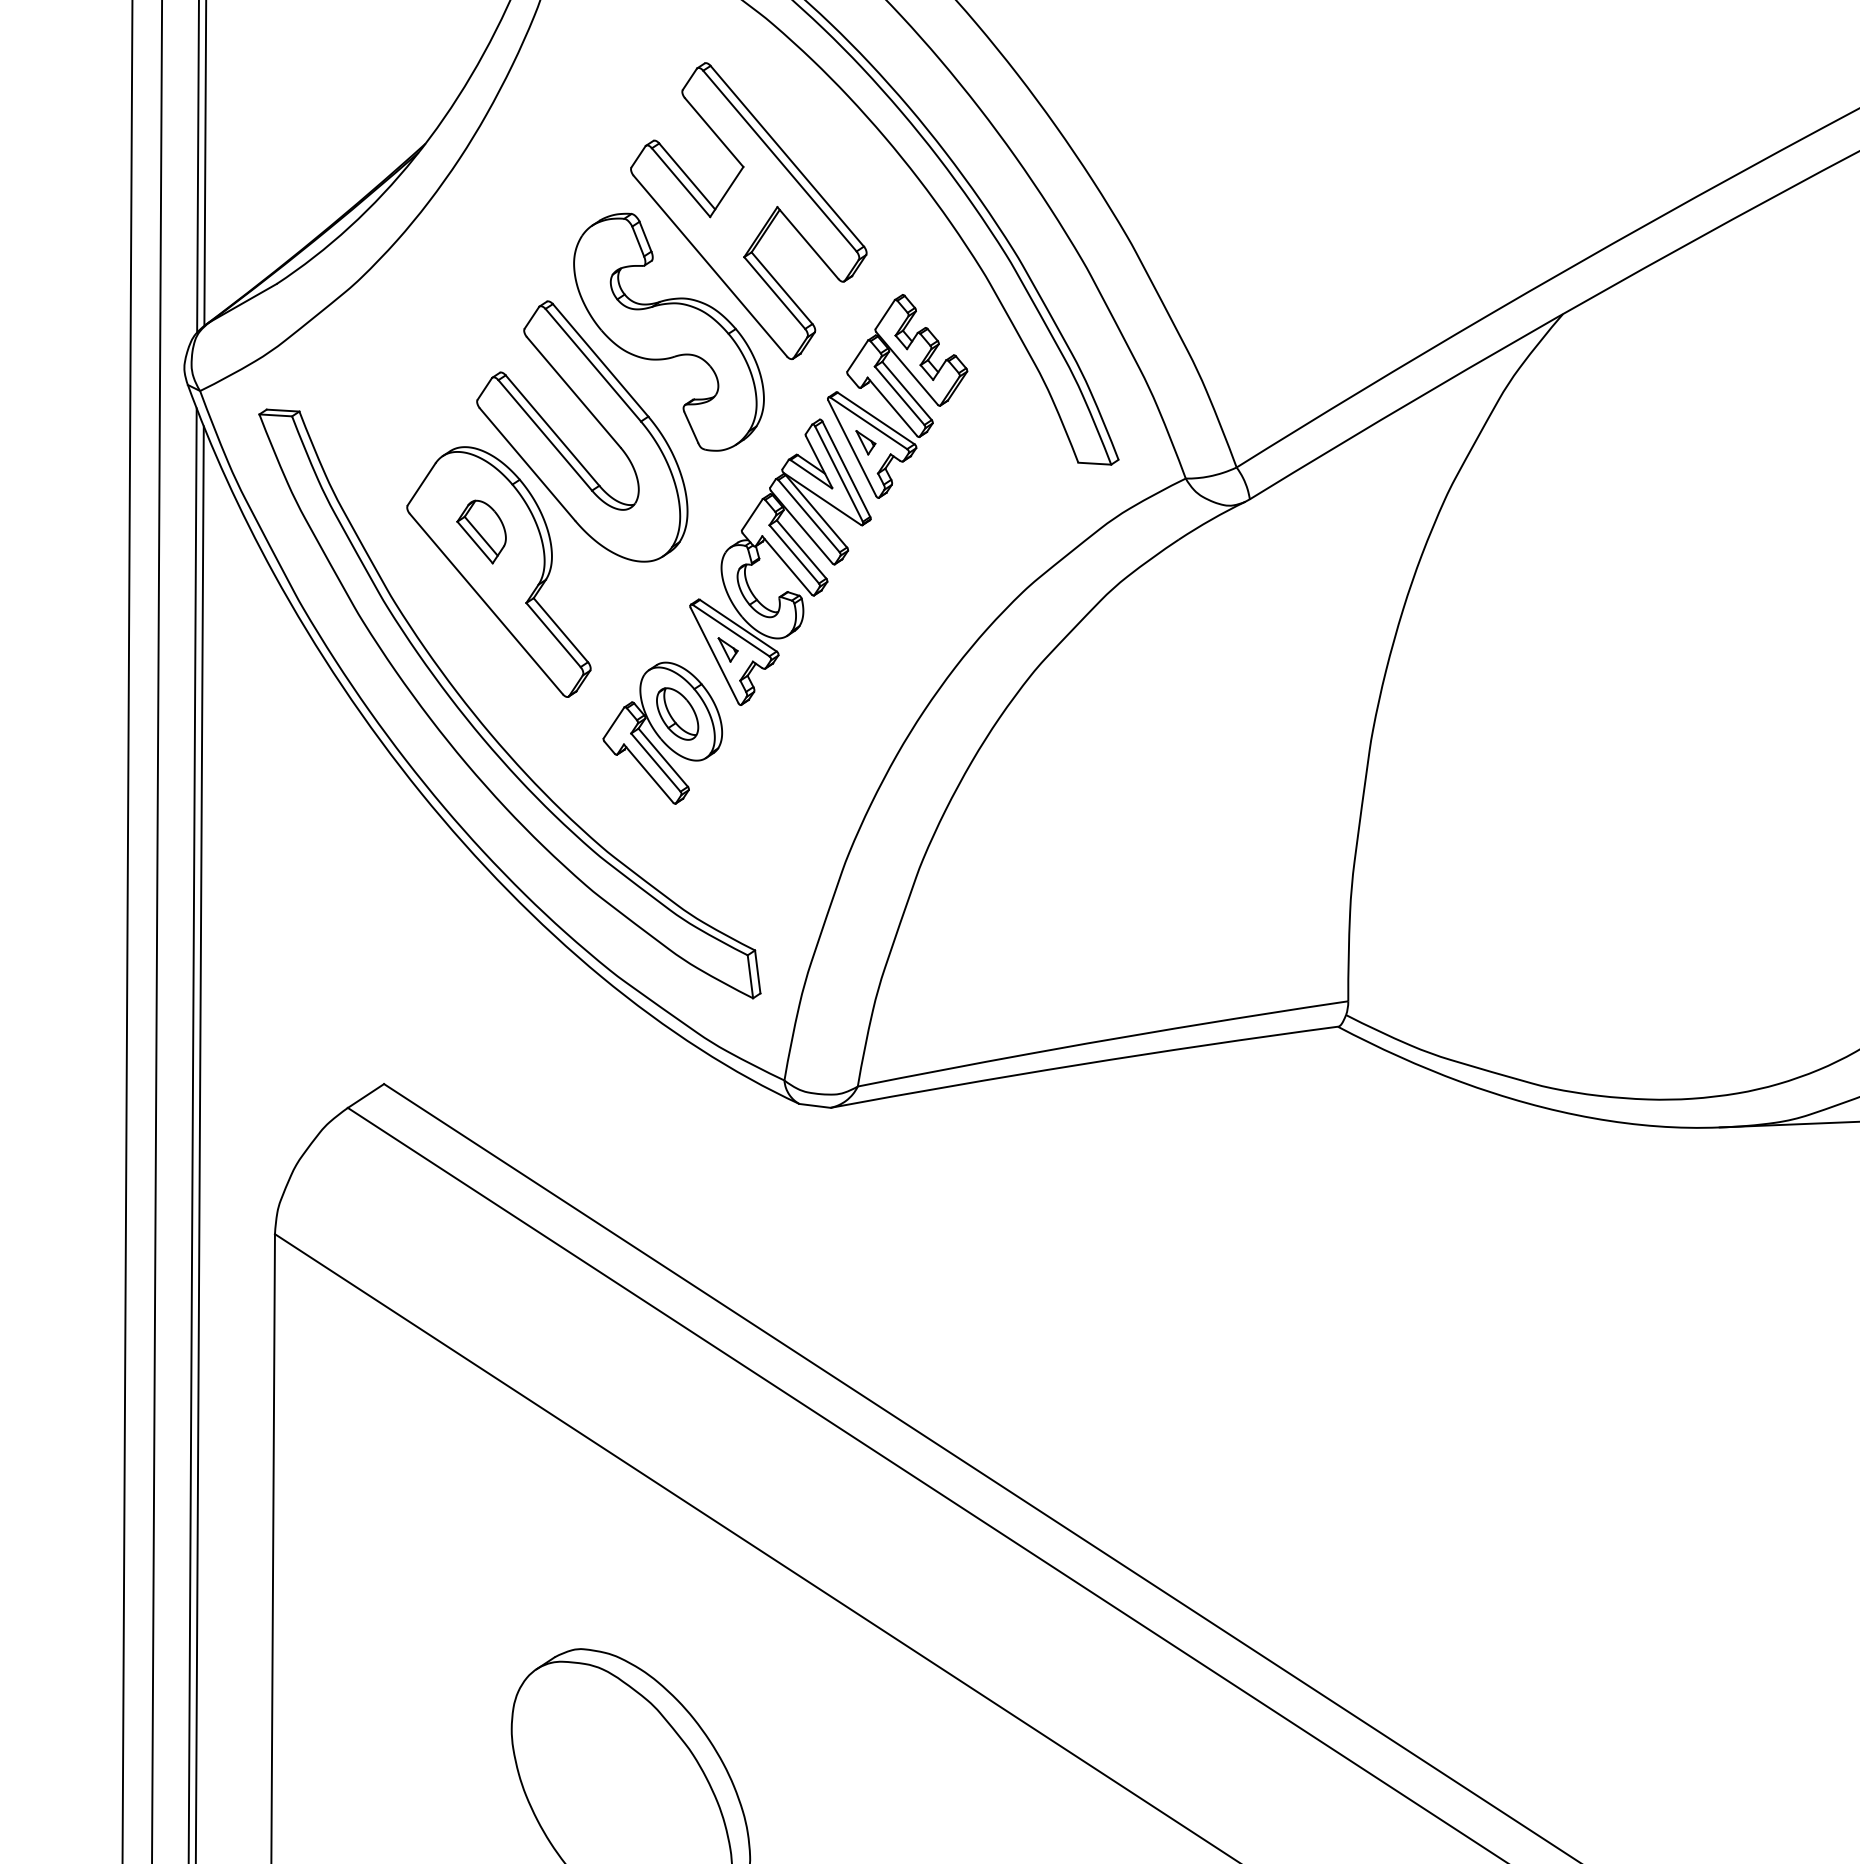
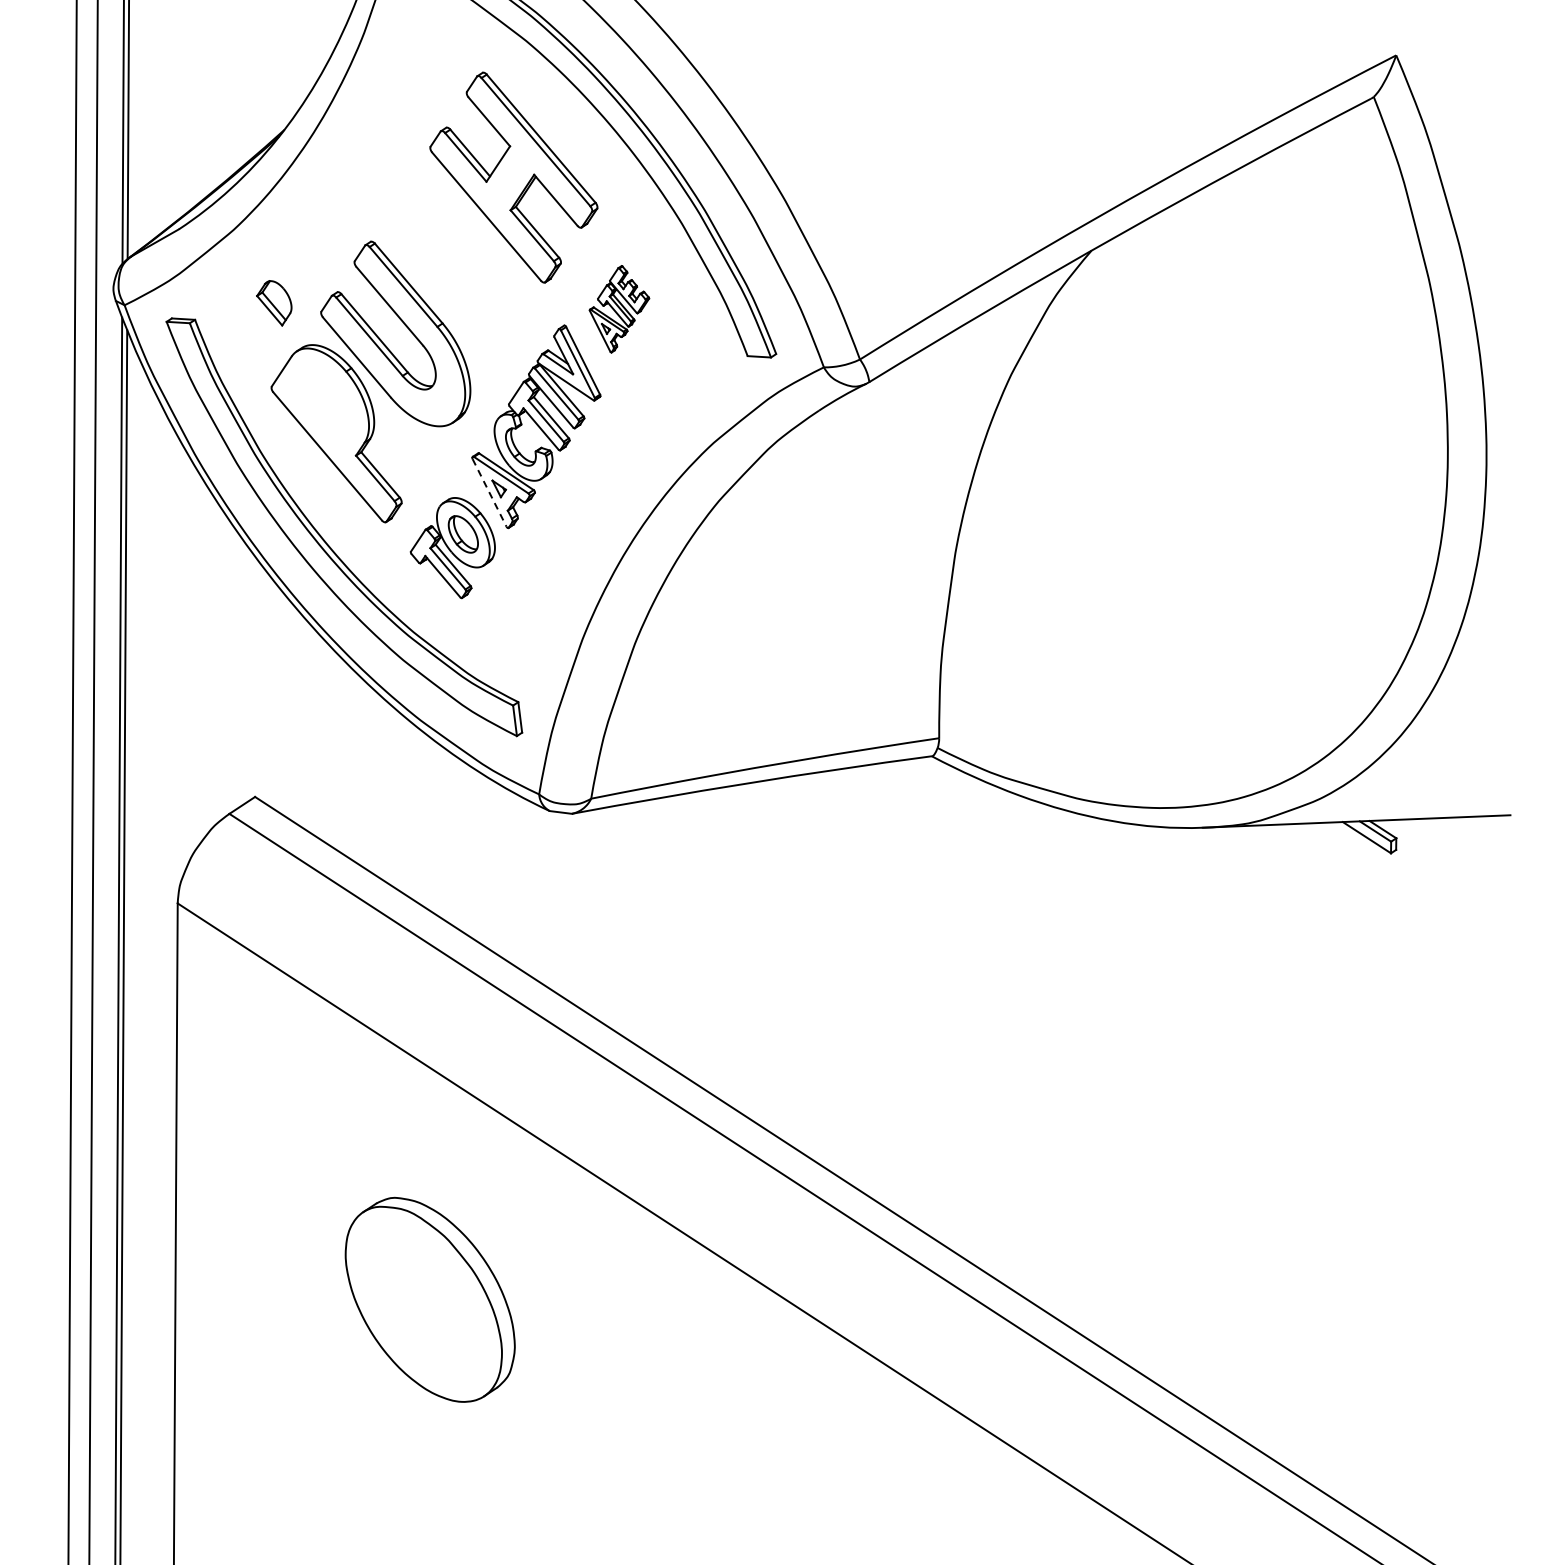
part: (669, 332) -> (457, 263), removed
part: (897, 396) -> (619, 309), size x0.6
part: (481, 532) -> (274, 303), moved
line: (714, 654) -> (489, 492), solid -> dashed

